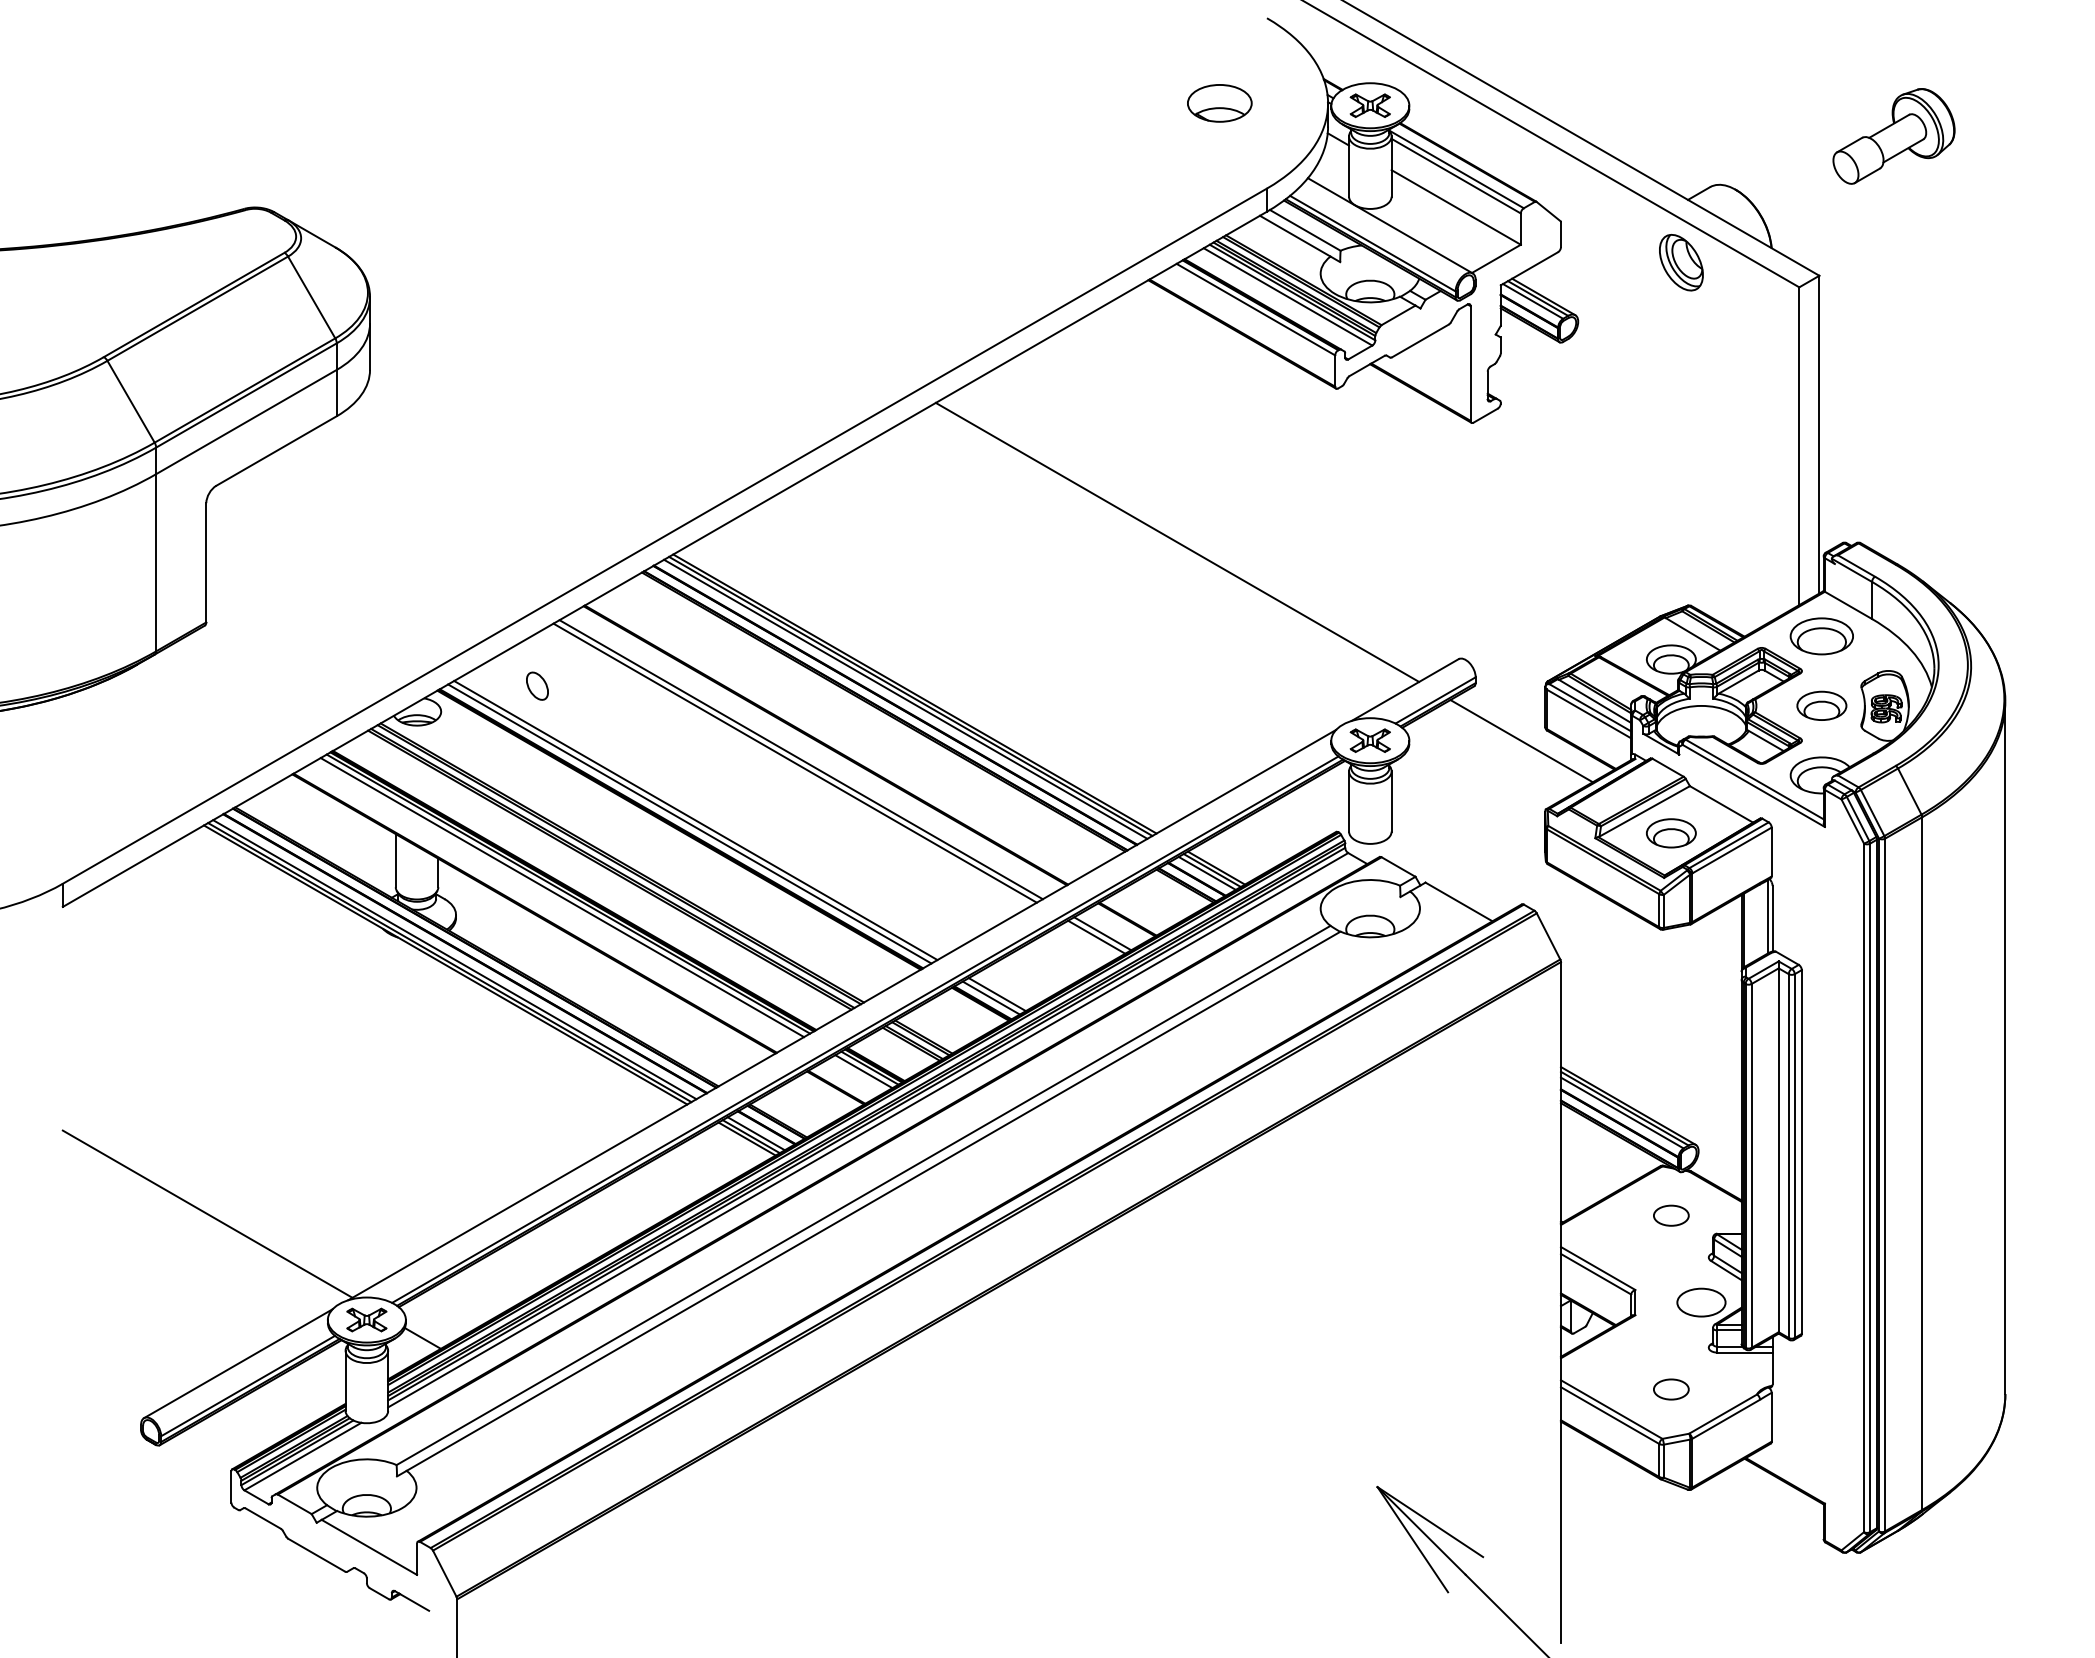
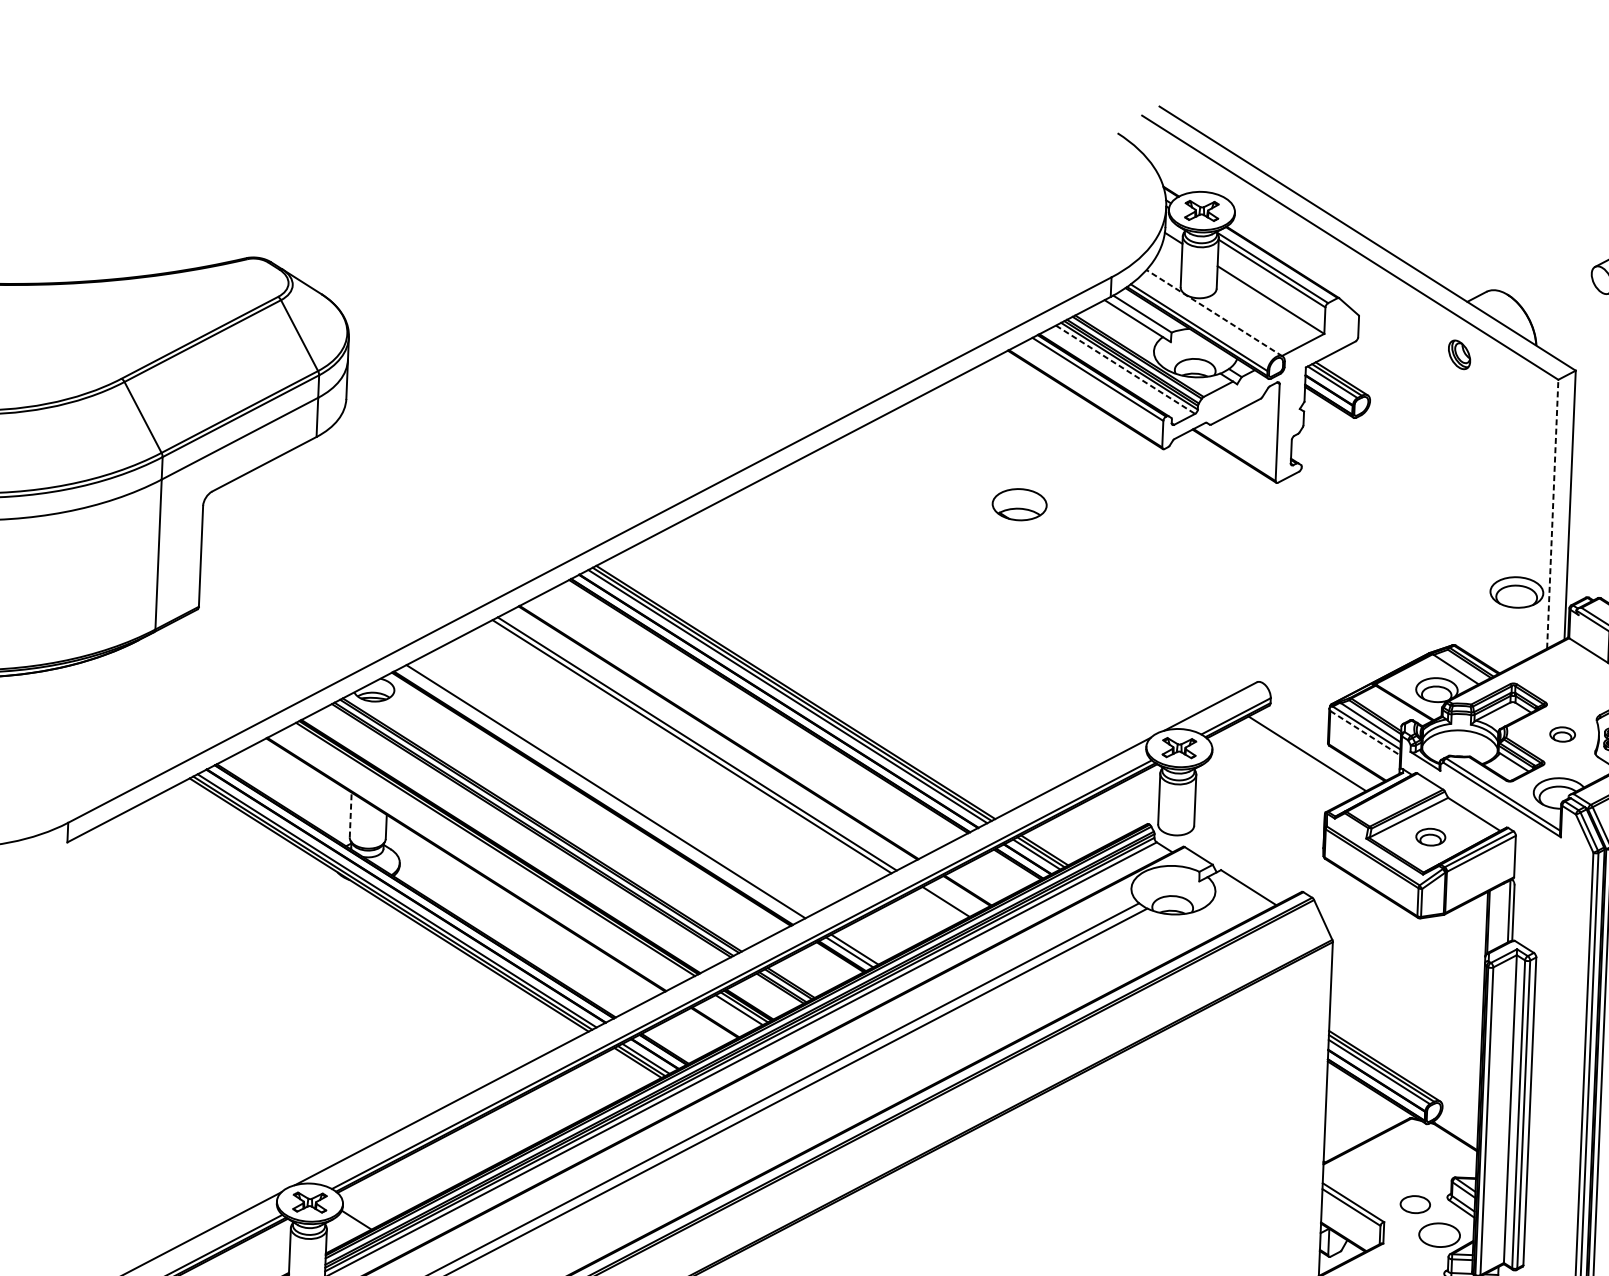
part: (1219, 103) -> (1019, 504), moved
line: (1389, 225) -> (1213, 312), solid -> dashed
part: (1681, 262) -> (1459, 354), size x0.6
line: (1288, 297) -> (1125, 370), solid -> dashed
line: (1799, 446) -> (1552, 514), solid -> dashed
line: (1177, 541) -> (1023, 572), removed
part: (1821, 636) -> (1516, 592), moved
part: (537, 685) -> (476, 671), removed
part: (1821, 705) -> (1562, 734), size x0.6
line: (1588, 713) -> (1364, 732), solid -> dashed
line: (689, 823) -> (600, 794), removed
part: (1671, 833) -> (1430, 837), size x0.7
line: (395, 860) -> (350, 814), solid -> dashed
line: (562, 897) -> (490, 852), removed
line: (1096, 936) -> (940, 904), removed
line: (207, 1213) -> (178, 1106), removed
part: (1671, 1215) -> (1415, 1204), moved

